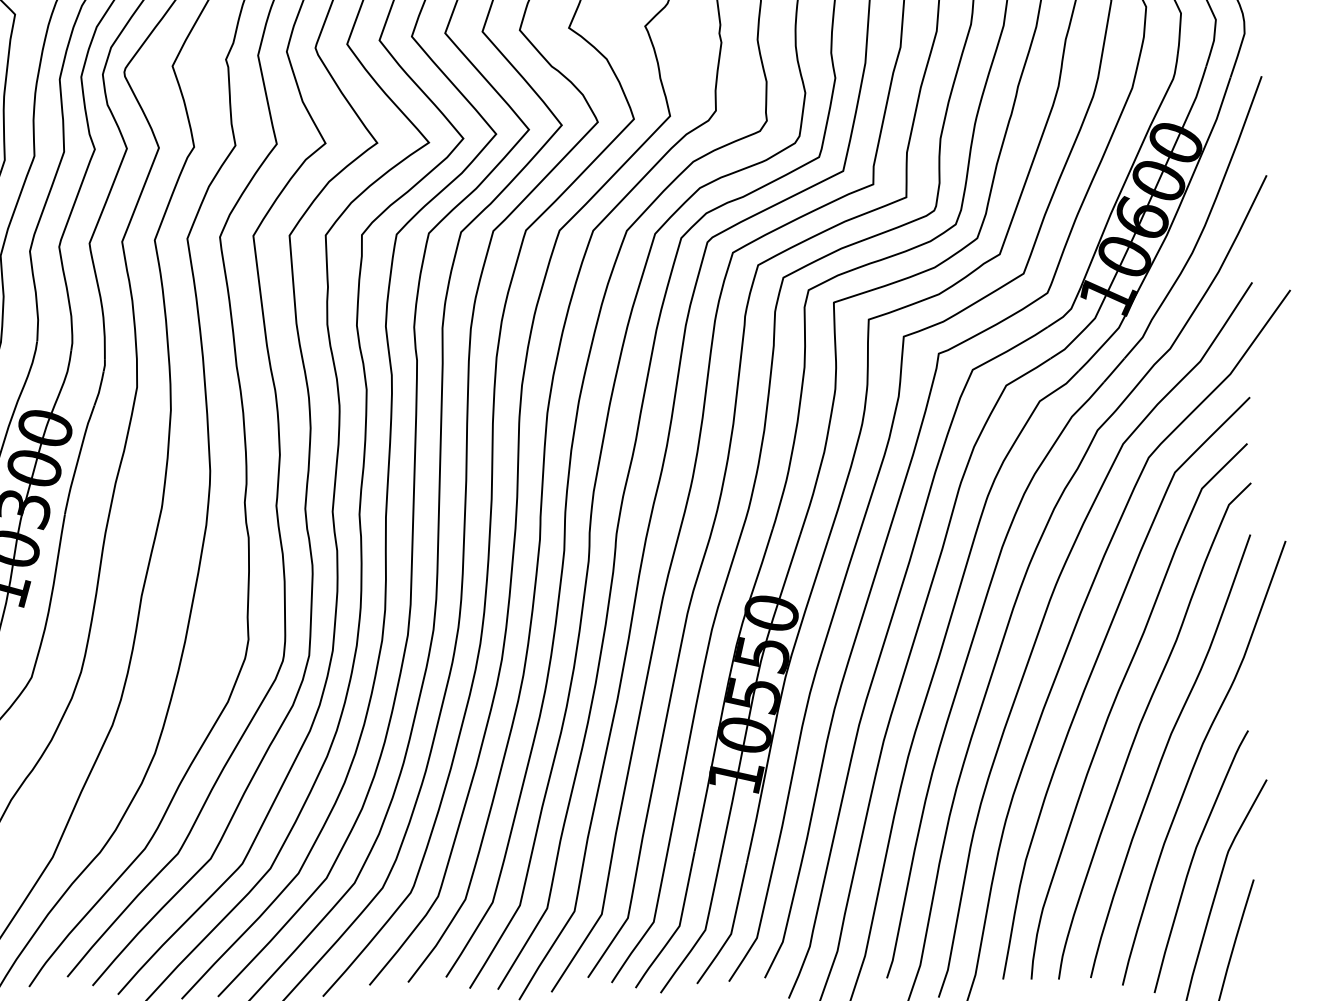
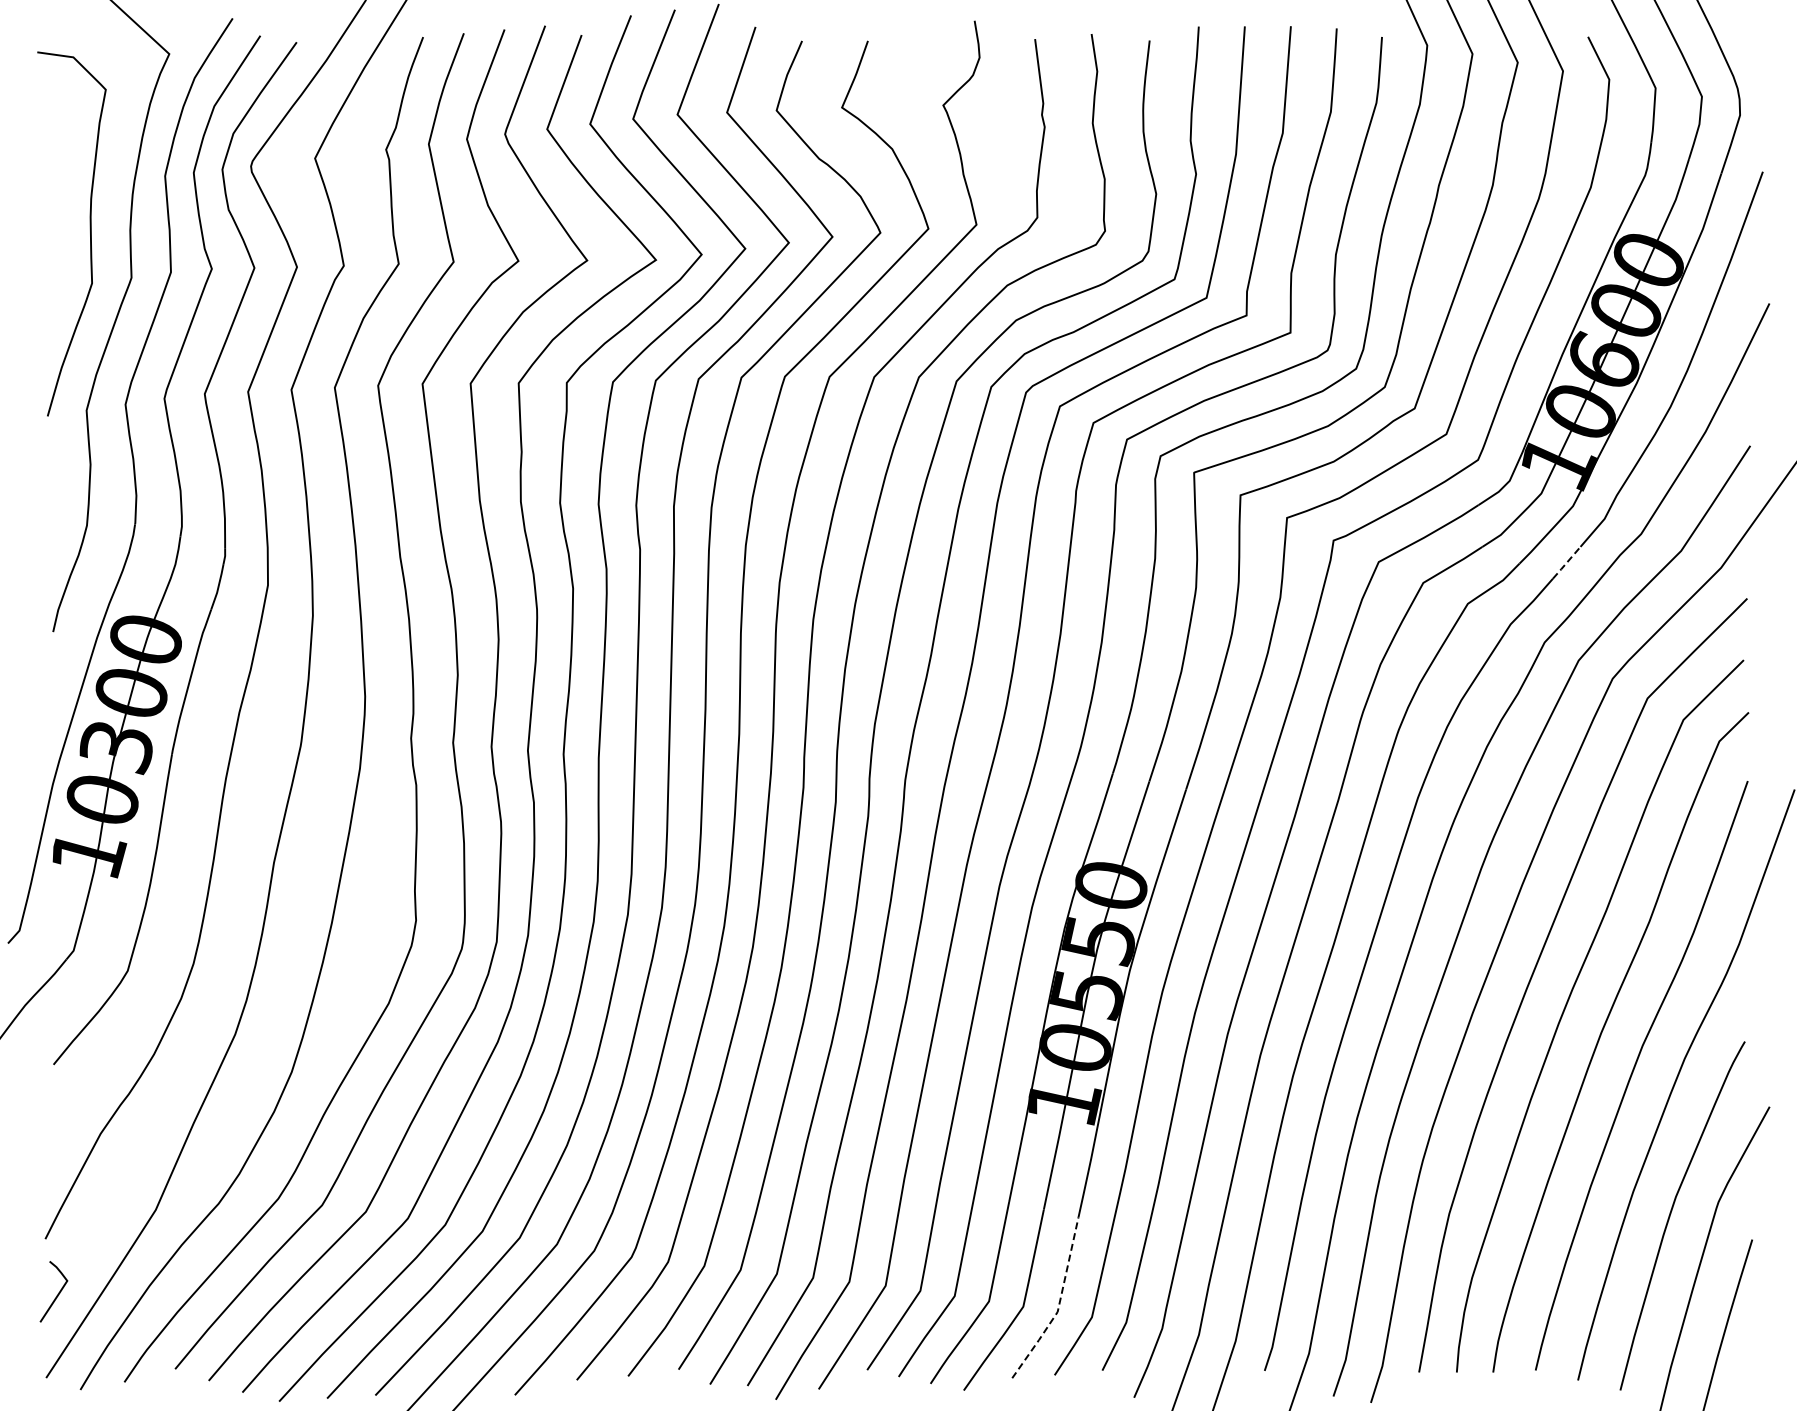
line: (1113, 370) -> (1566, 563), solid -> dashed
line: (732, 929) -> (1059, 1305), solid -> dashed

